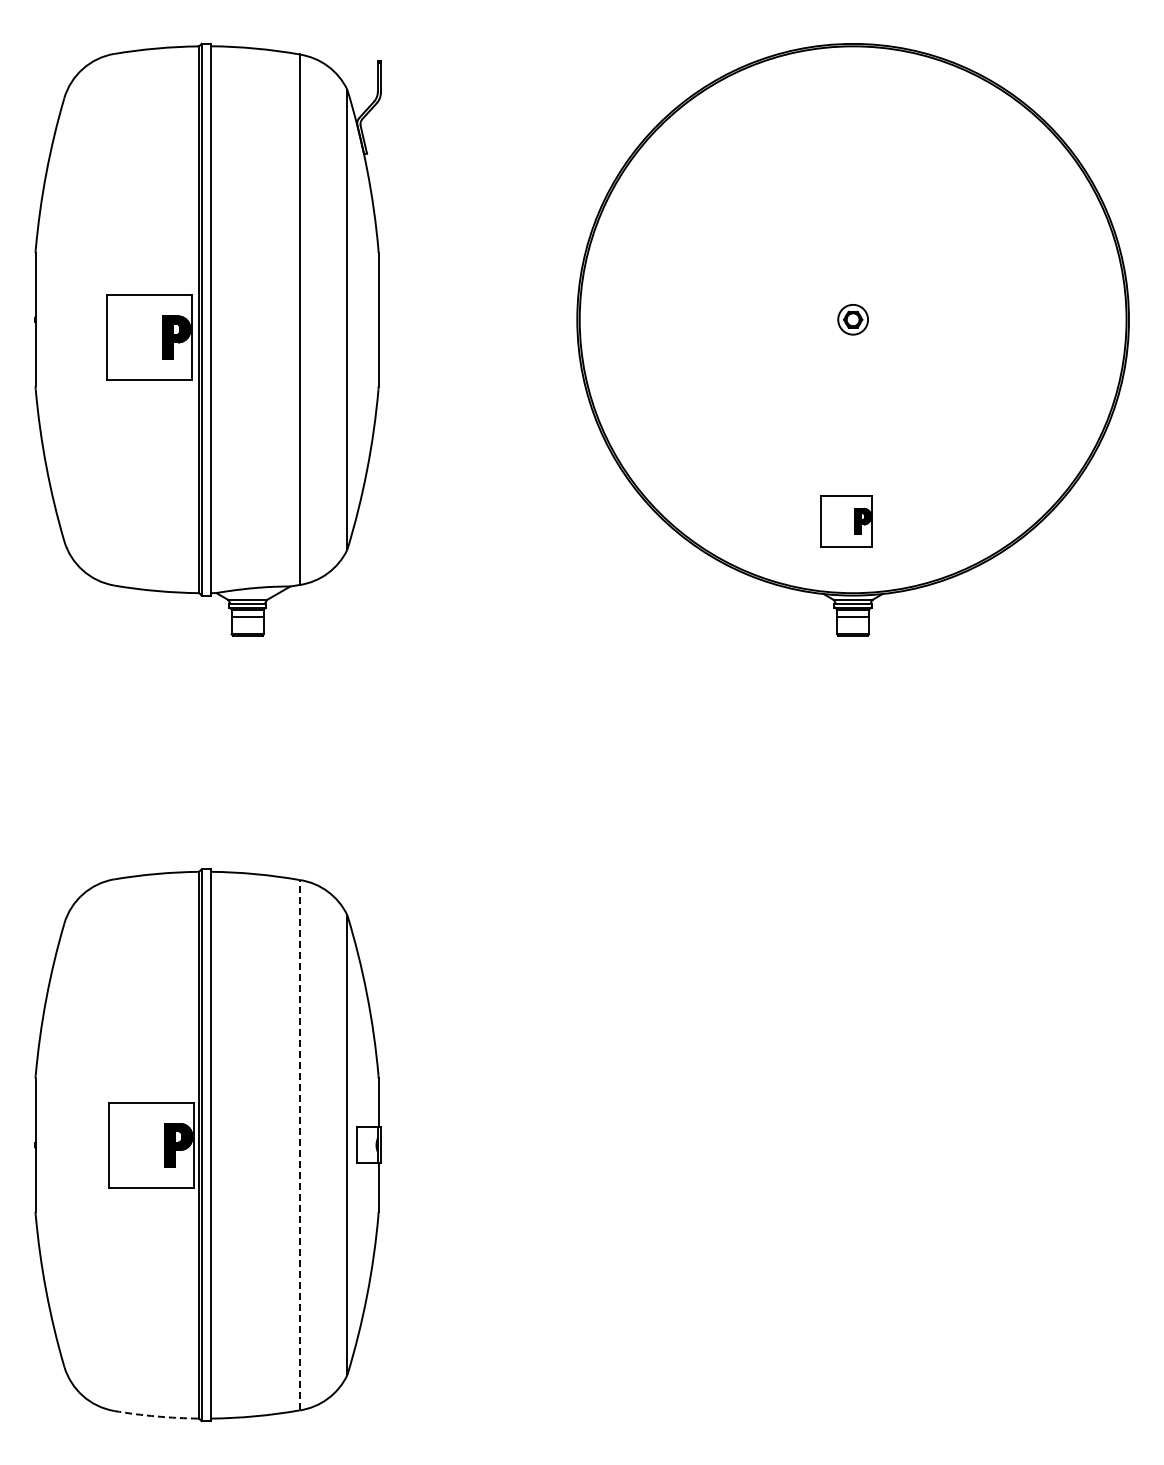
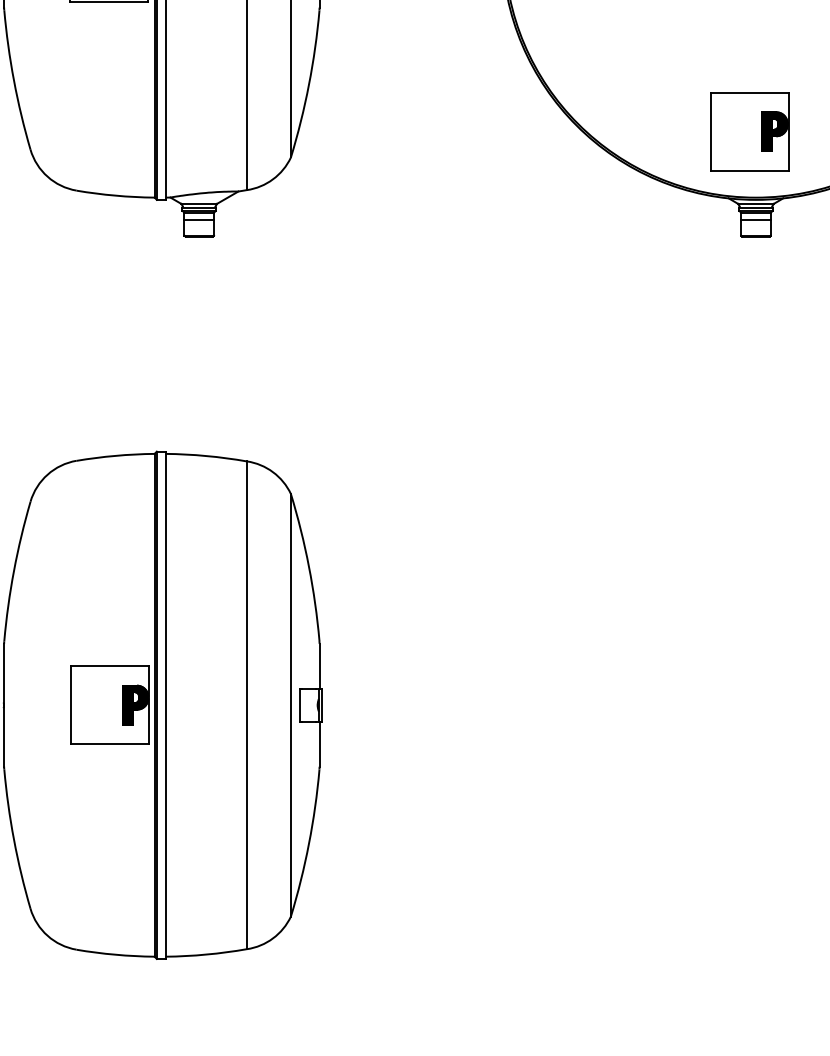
part: (846, 521) -> (749, 131), size x1.67
line: (299, 1144) -> (246, 704), dashed -> solid
arc: (156, 1416) -> (115, 954), dashed -> solid

